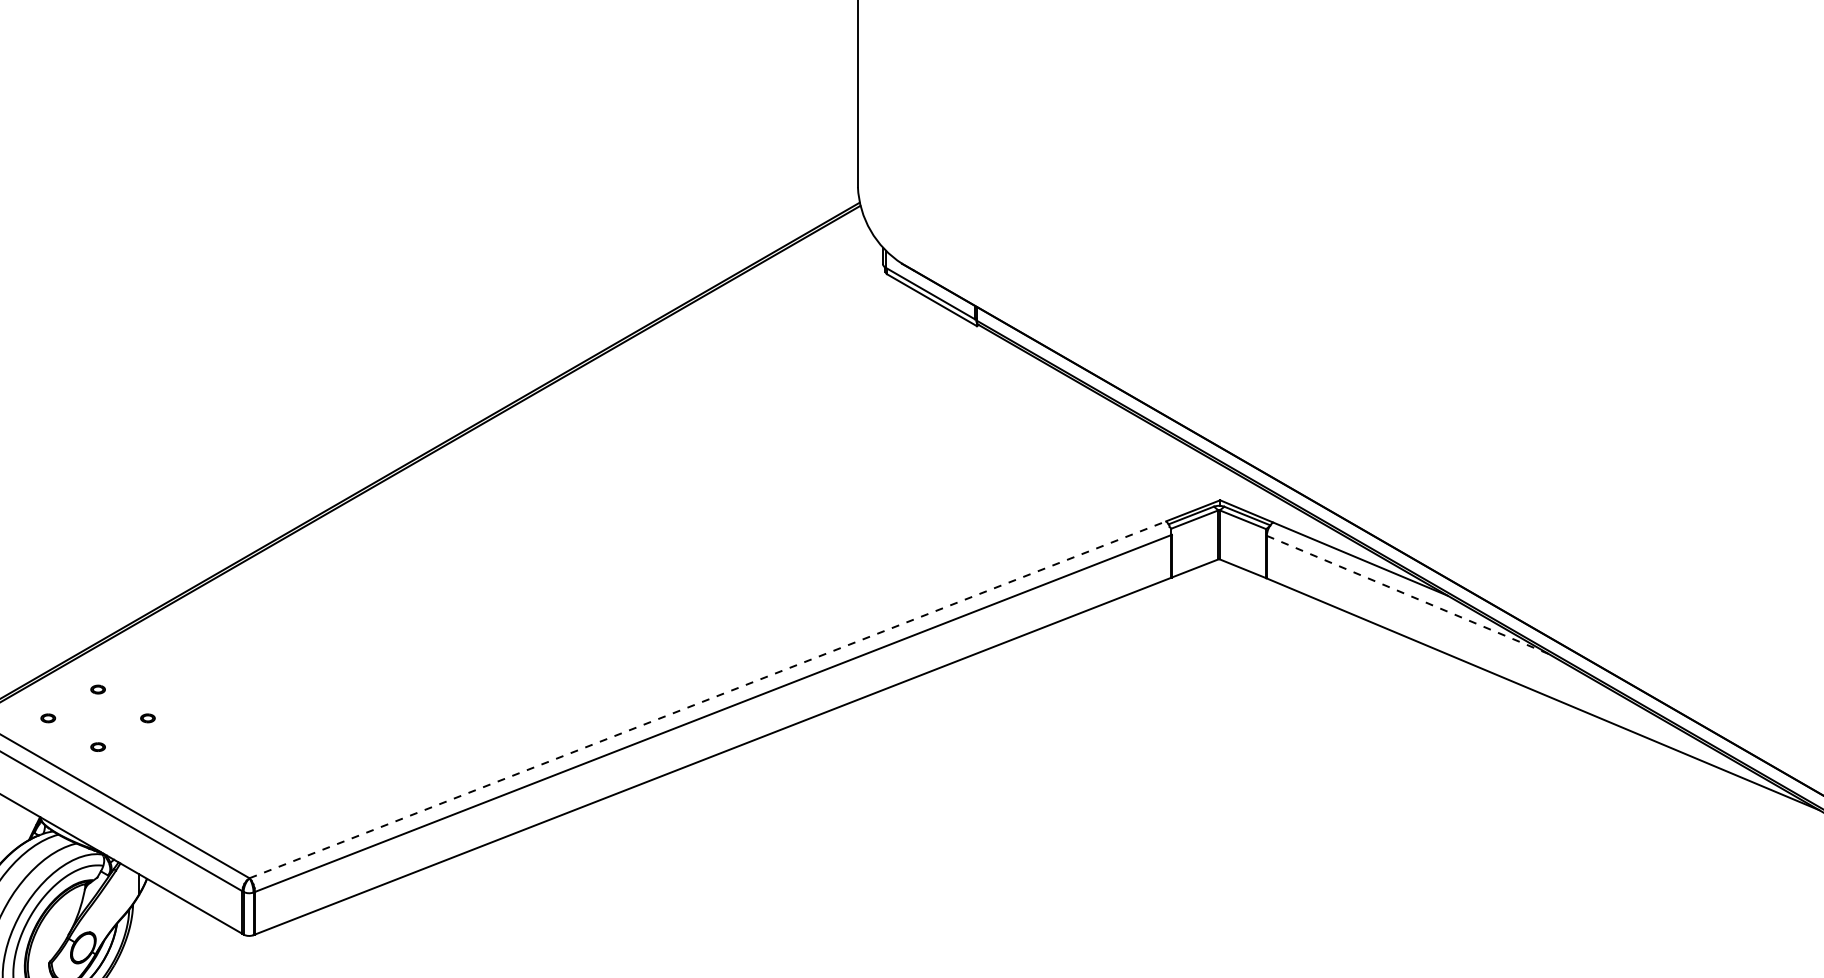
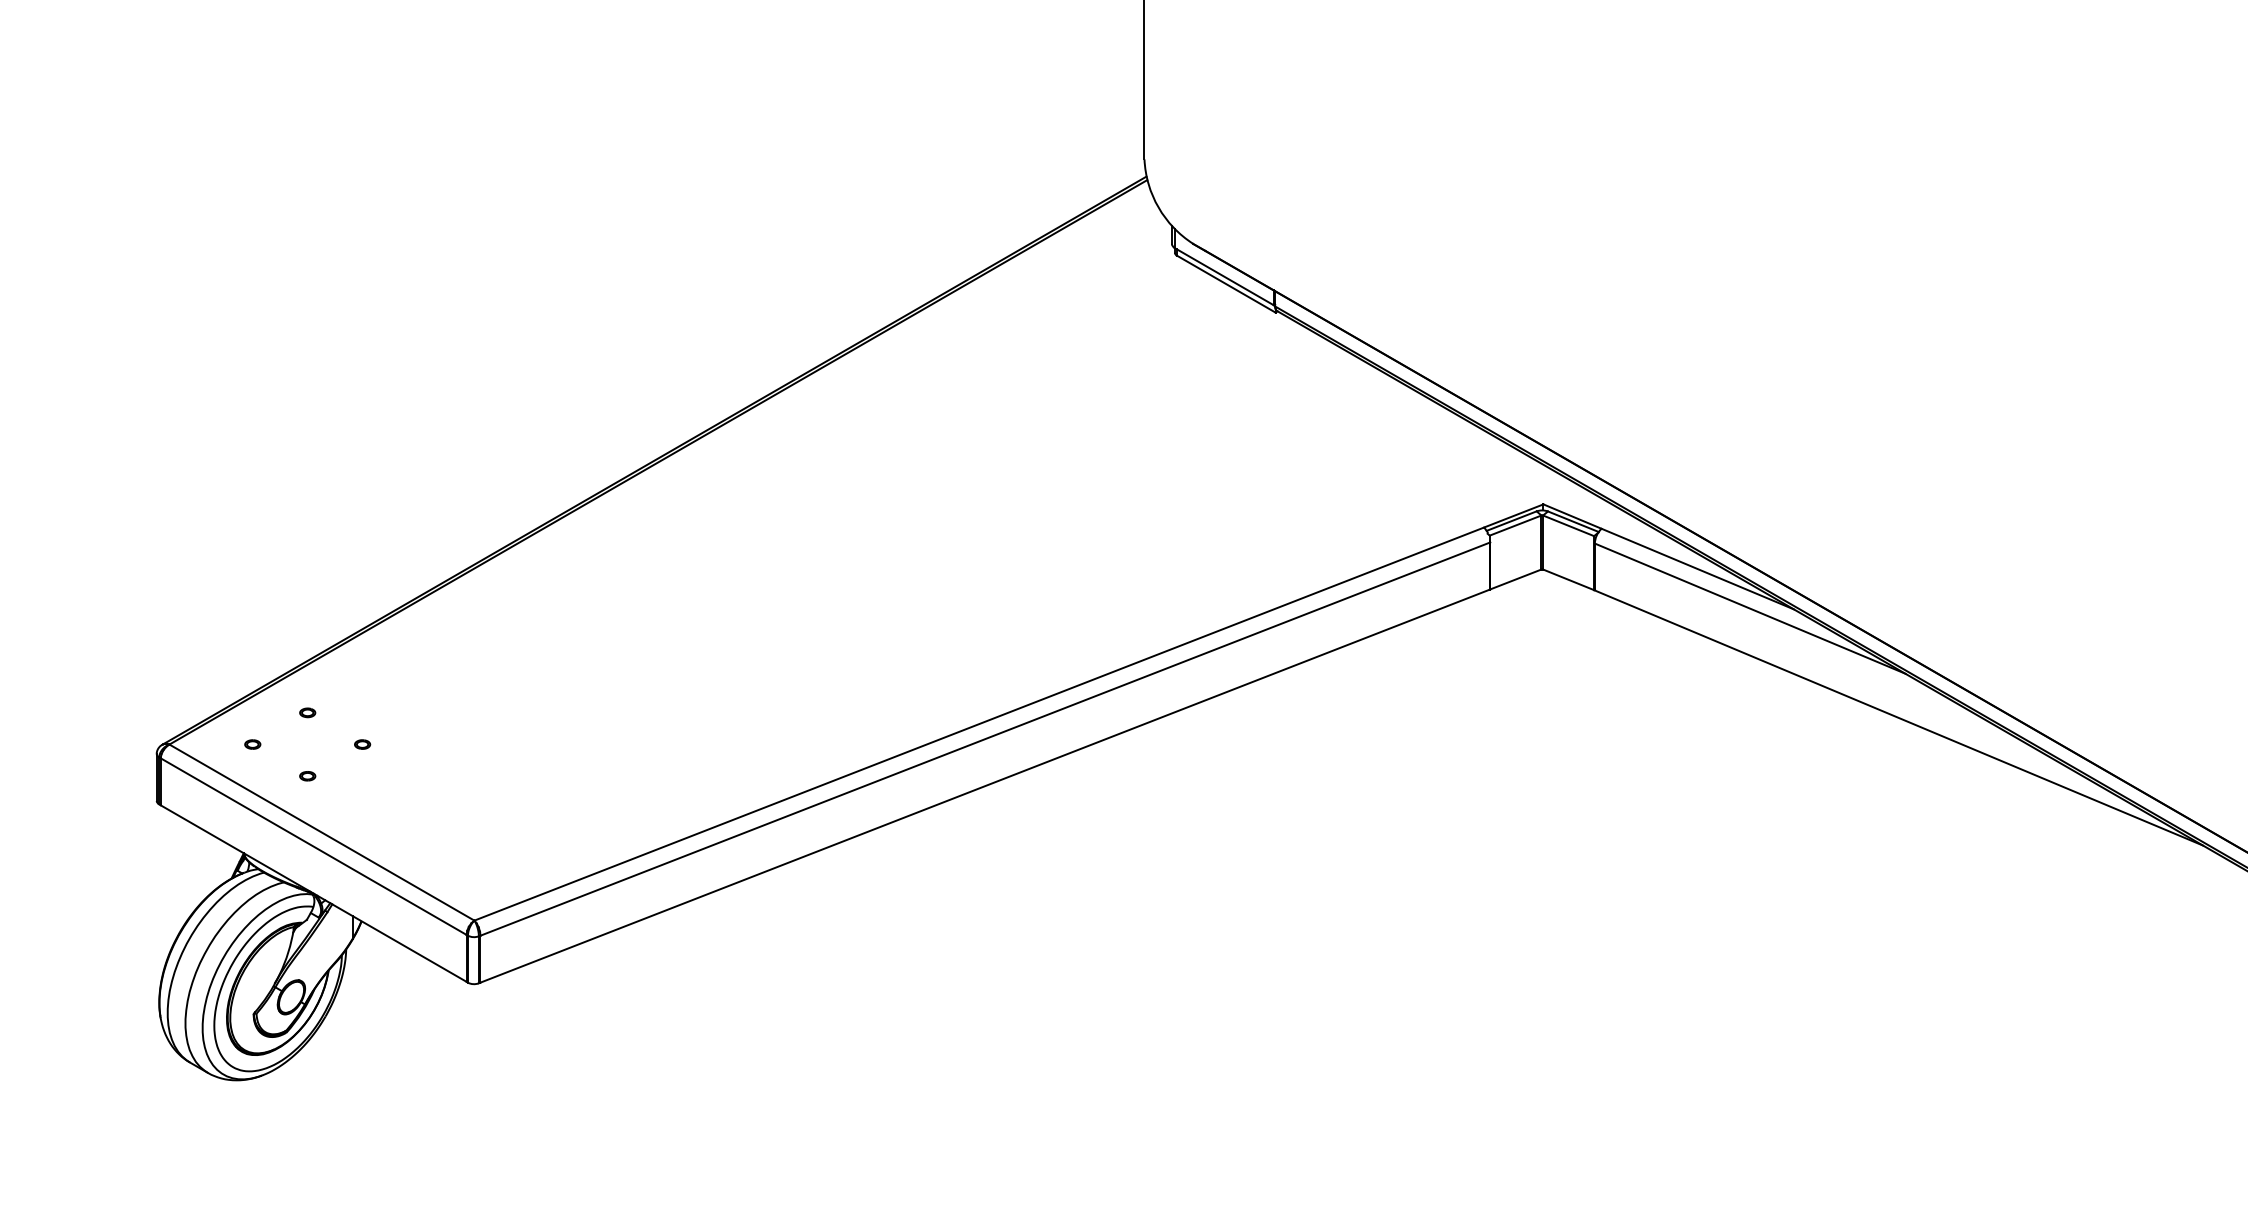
line: (1408, 594) -> (1750, 608), dashed -> solid
line: (708, 700) -> (979, 724), dashed -> solid

